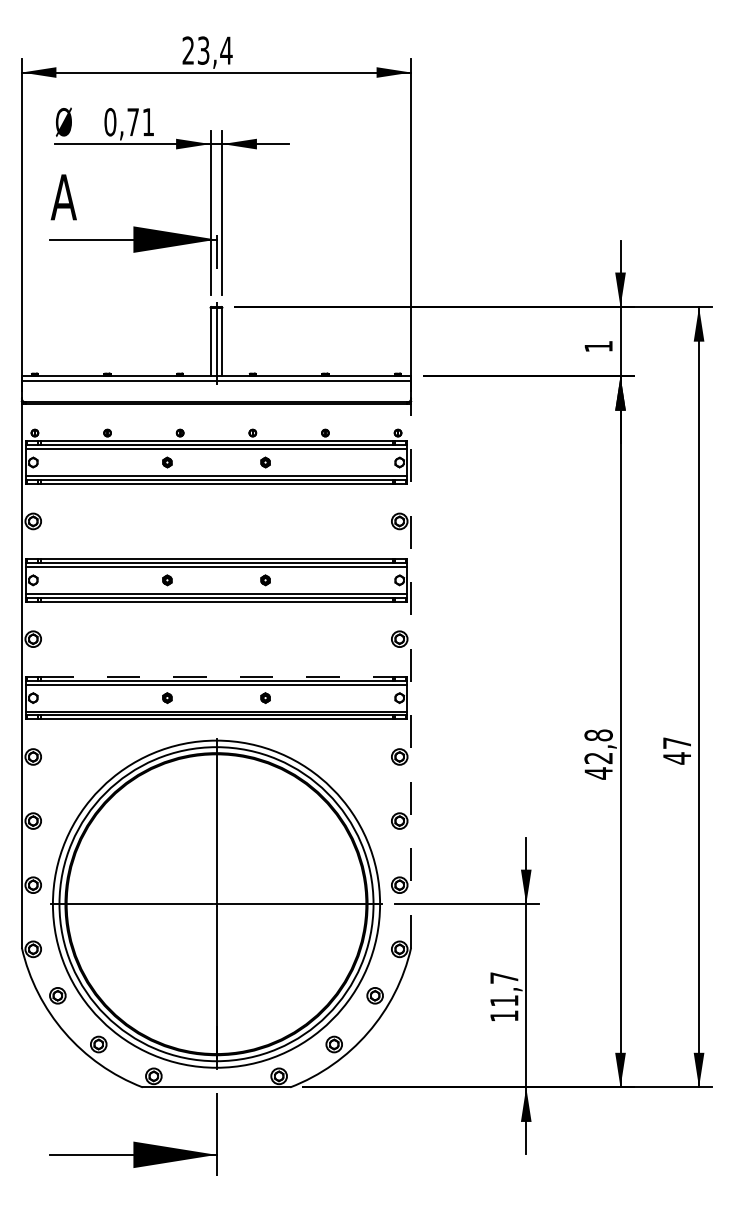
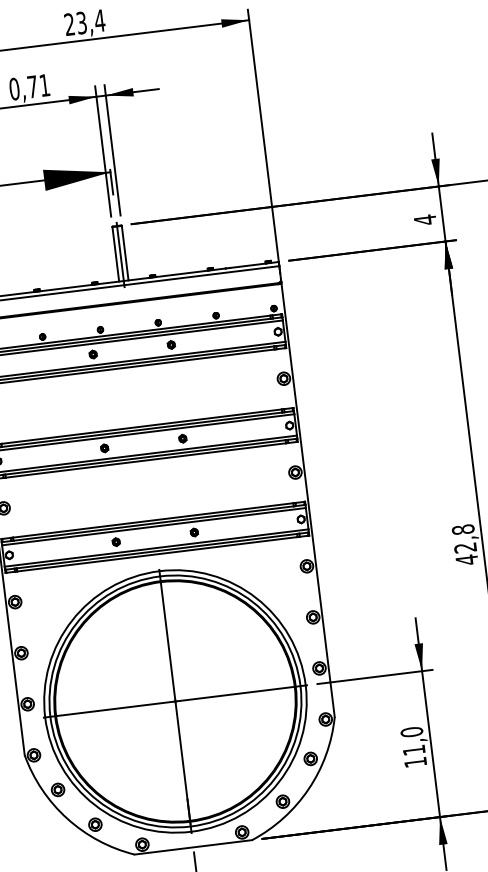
text: (598, 346) -> (425, 220), 1 -> 4
line: (411, 675) -> (308, 500), dashed -> solid
line: (217, 676) -> (153, 520), dashed -> solid
text: (504, 977) -> (411, 731), 11,7 -> 11,0

